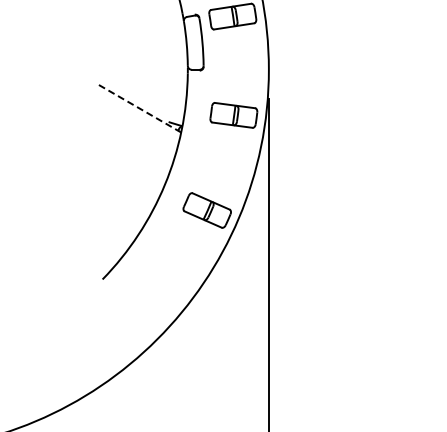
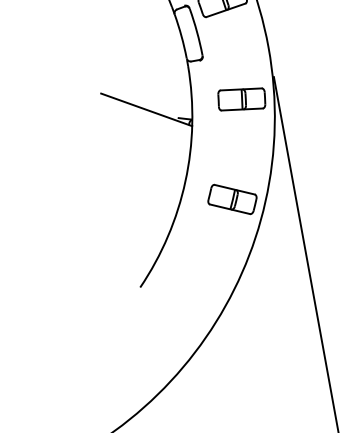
line: (140, 108) -> (147, 109), dashed -> solid

